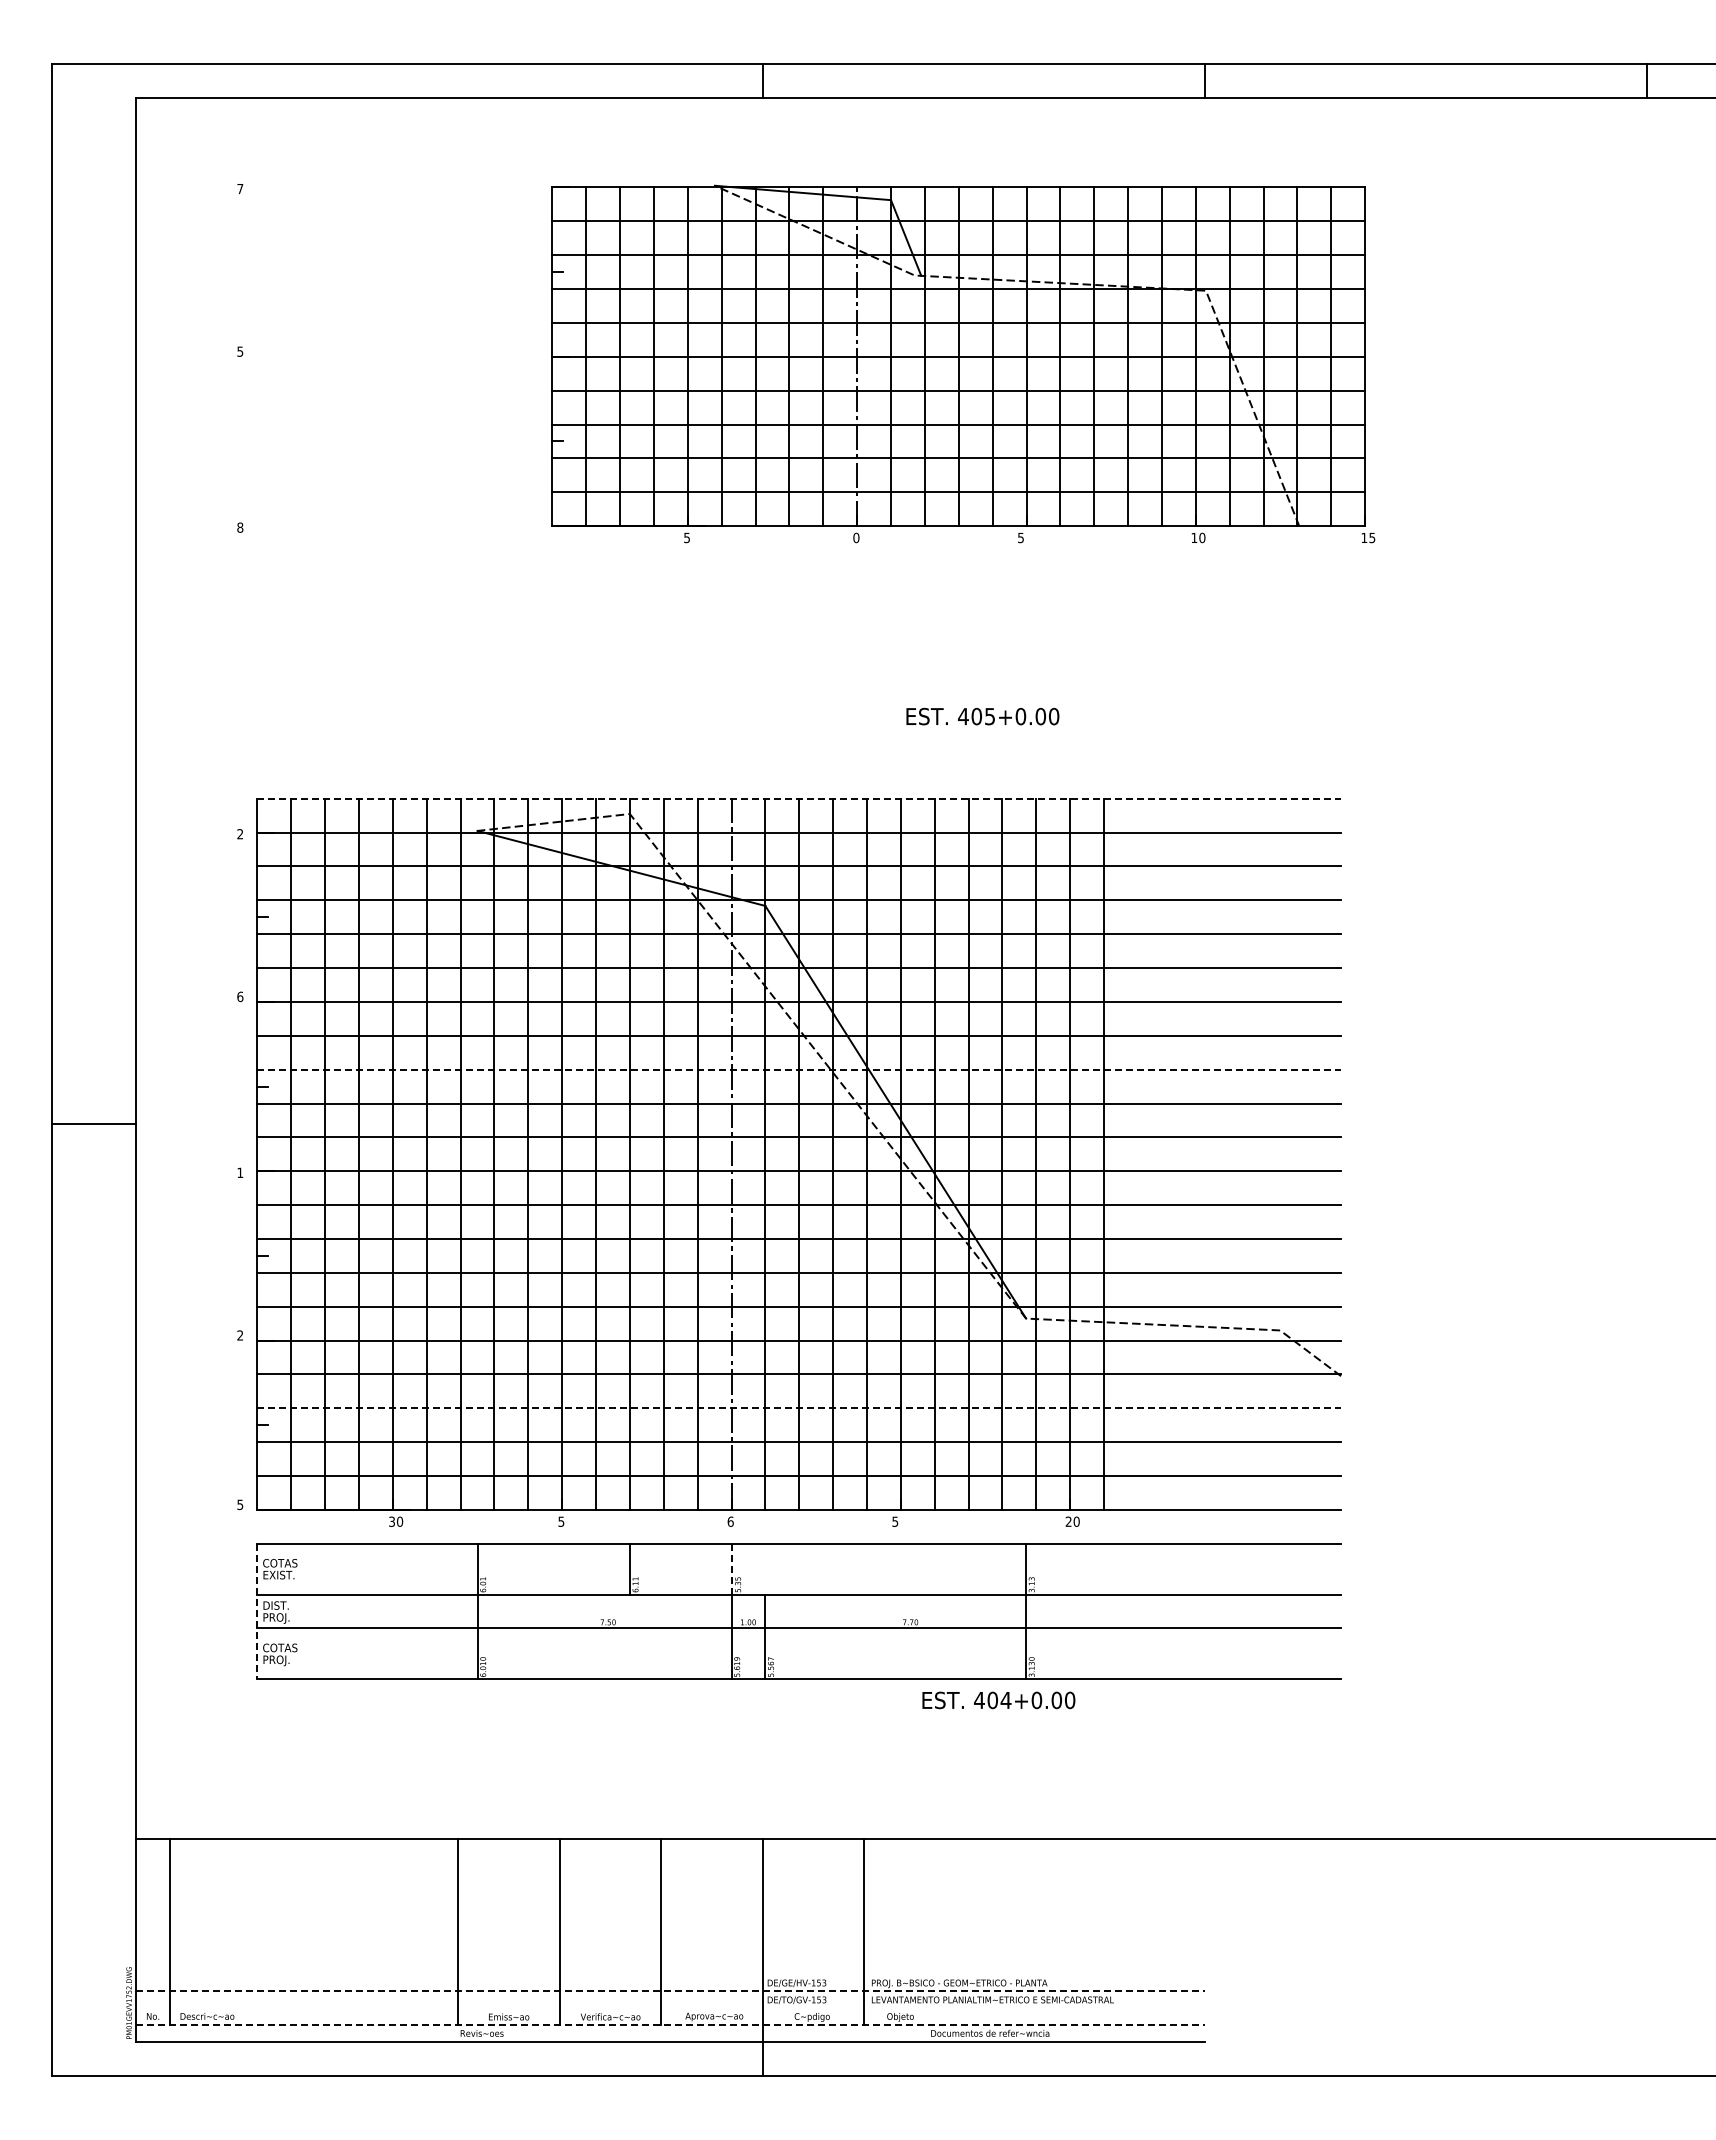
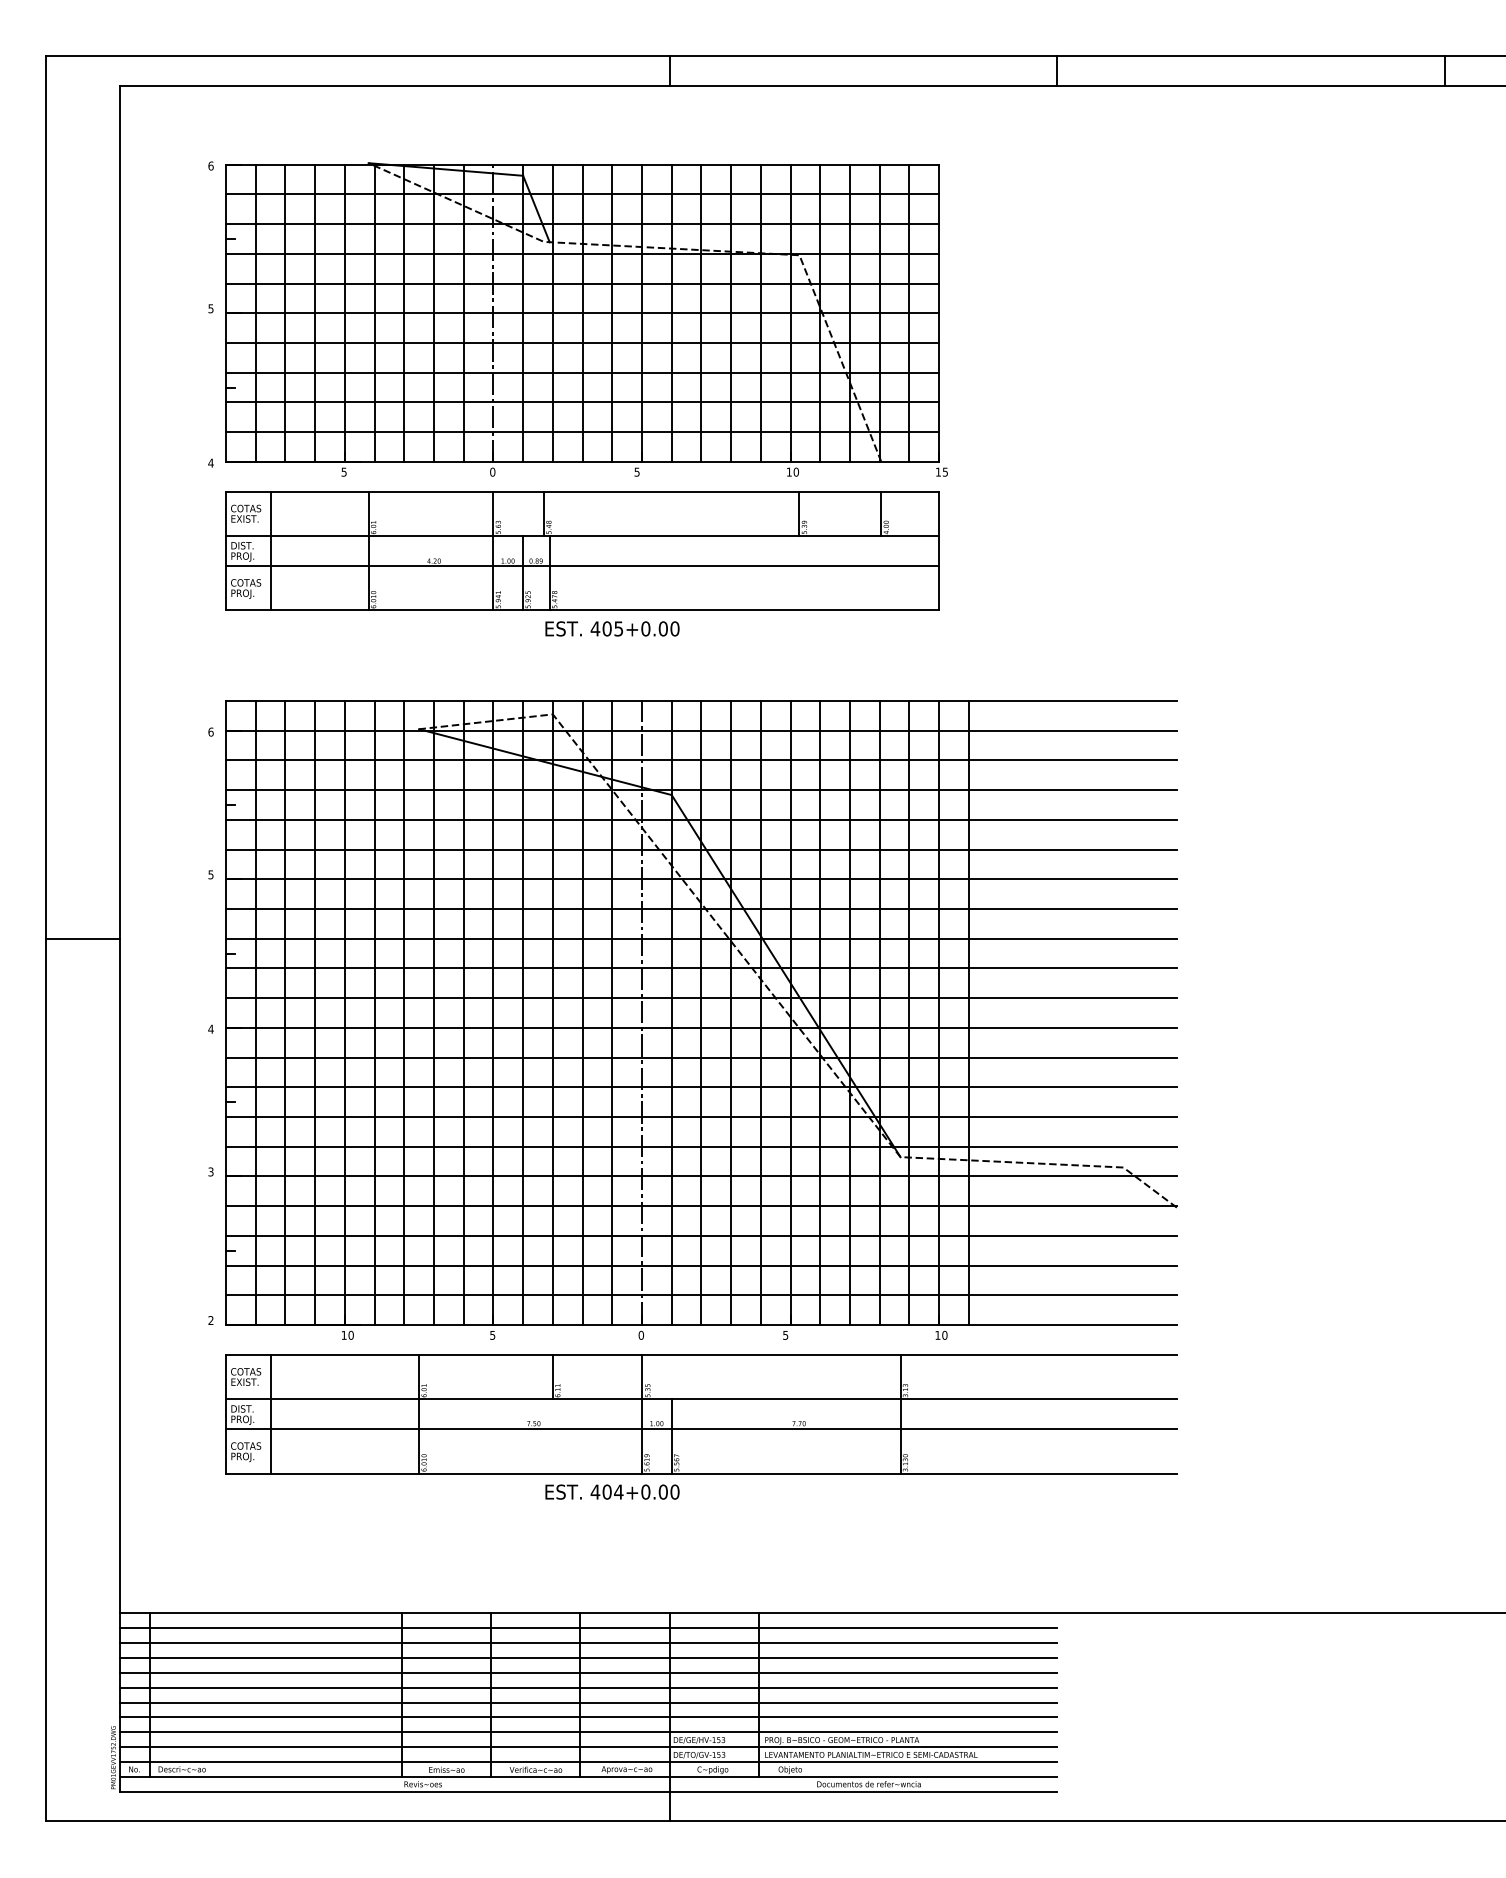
text: (240, 188) -> (211, 165), 7 -> 6
part: (963, 363) -> (586, 319), moved
text: (240, 527) -> (211, 463), 8 -> 4
part: (663, 627) -> (582, 550), added
text: (982, 716) -> (612, 628), moved
line: (799, 798) -> (701, 700), dashed -> solid
text: (240, 834) -> (211, 732), 2 -> 6
text: (240, 996) -> (211, 874), 6 -> 5
line: (799, 1069) -> (701, 938), dashed -> solid
line: (93, 1123) -> (82, 938), moved
text: (240, 1172) -> (211, 1028), 1 -> 4
text: (240, 1335) -> (211, 1171), 2 -> 3
line: (799, 1408) -> (701, 1235), dashed -> solid
text: (240, 1504) -> (211, 1320), 5 -> 2
text: (391, 1521) -> (343, 1335), 30 -> 10
text: (730, 1521) -> (641, 1335), 6 -> 0
text: (1068, 1521) -> (937, 1335), 20 -> 10
line: (731, 1569) -> (642, 1377), dashed -> solid
line: (257, 1611) -> (226, 1414), dashed -> solid
line: (308, 1611) -> (270, 1414), added
text: (998, 1700) -> (612, 1492), moved
line: (670, 1855) -> (588, 1628), added
line: (670, 1872) -> (588, 1643), added
line: (670, 1889) -> (588, 1658), added
line: (670, 1906) -> (588, 1672), added
line: (670, 1923) -> (588, 1687), added
line: (670, 1940) -> (588, 1702), added
line: (670, 1957) -> (588, 1717), added
line: (670, 1974) -> (588, 1732), added
line: (671, 1991) -> (589, 1747), dashed -> solid
line: (670, 2008) -> (588, 1762), added
line: (671, 2025) -> (589, 1777), dashed -> solid

